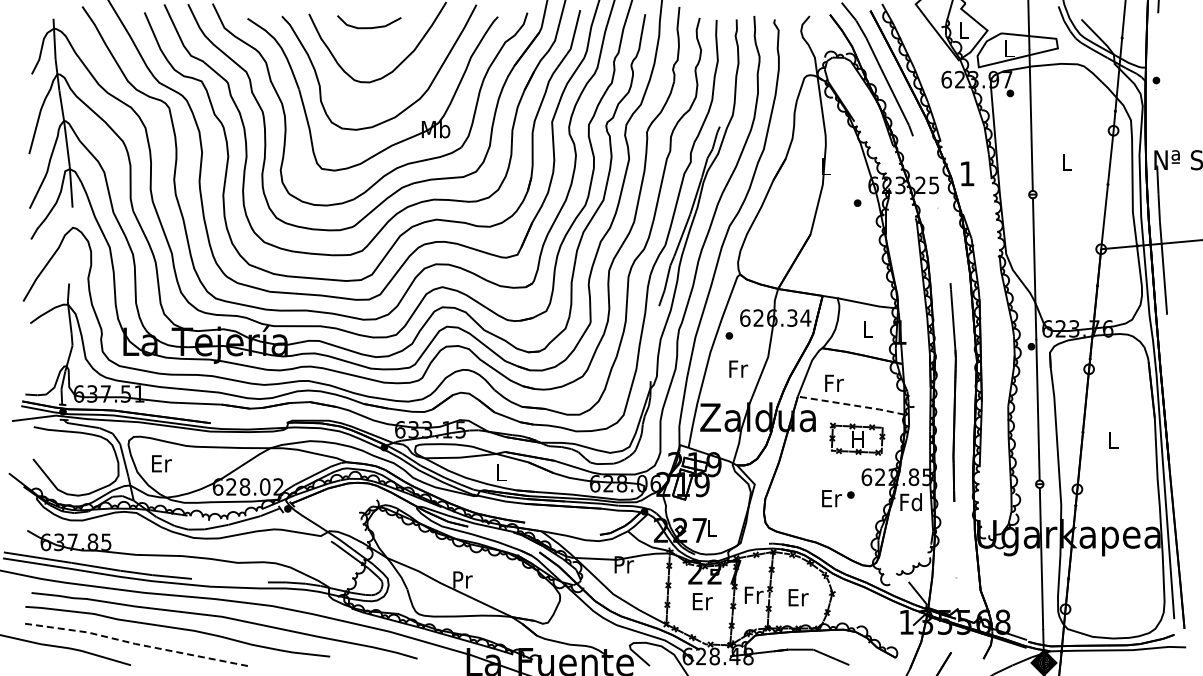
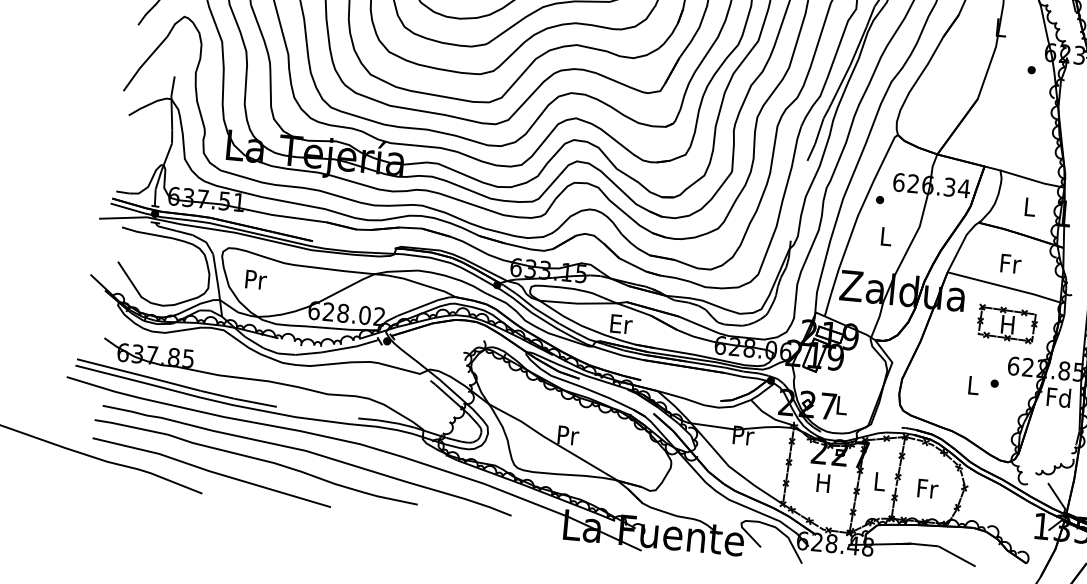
text: (738, 368) -> (886, 236), Fr -> L
text: (834, 382) -> (1011, 262), moved
line: (852, 405) -> (1005, 287), dashed -> solid
text: (161, 463) -> (255, 279), Er -> Pr
text: (502, 472) -> (621, 323), L -> Er
text: (832, 498) -> (974, 385), Er -> L
text: (753, 594) -> (879, 480), Fr -> L
text: (798, 597) -> (927, 488), Er -> Fr
text: (702, 601) -> (824, 483), Er -> H
line: (137, 644) -> (211, 471), dashed -> solid

